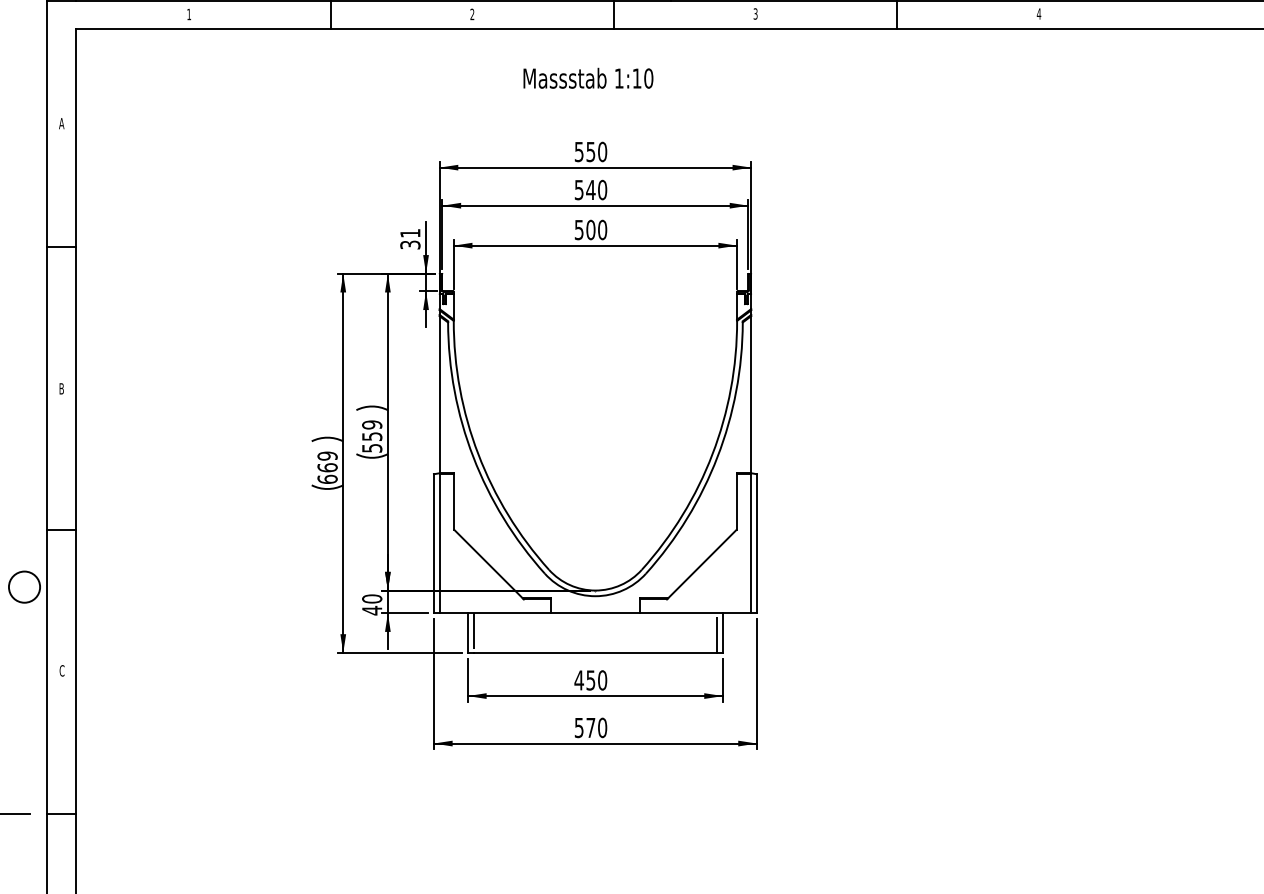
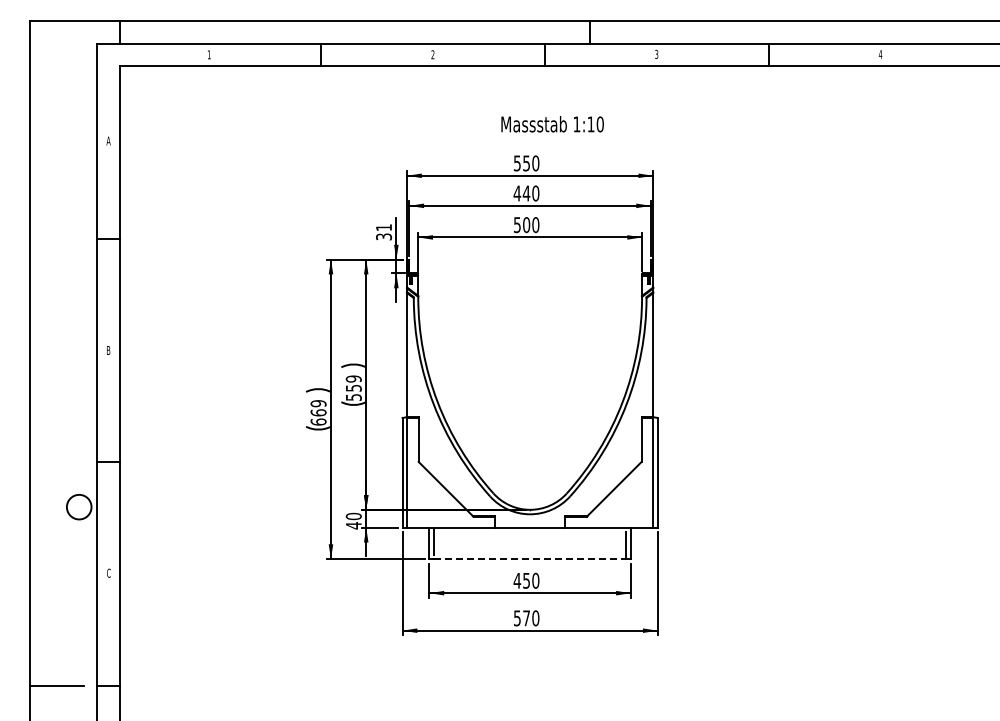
text: (588, 78) -> (552, 124), moved
text: (579, 190) -> (517, 193), 540 -> 440
line: (595, 653) -> (530, 559), solid -> dashed

